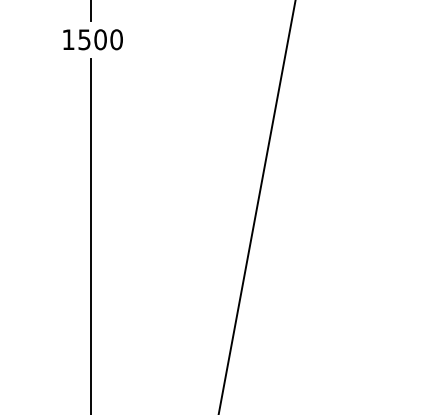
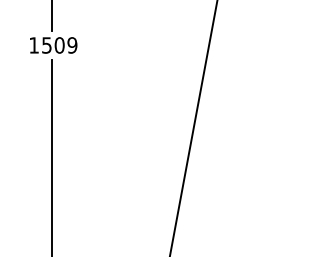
text: (116, 39) -> (72, 45), 1500 -> 1509

